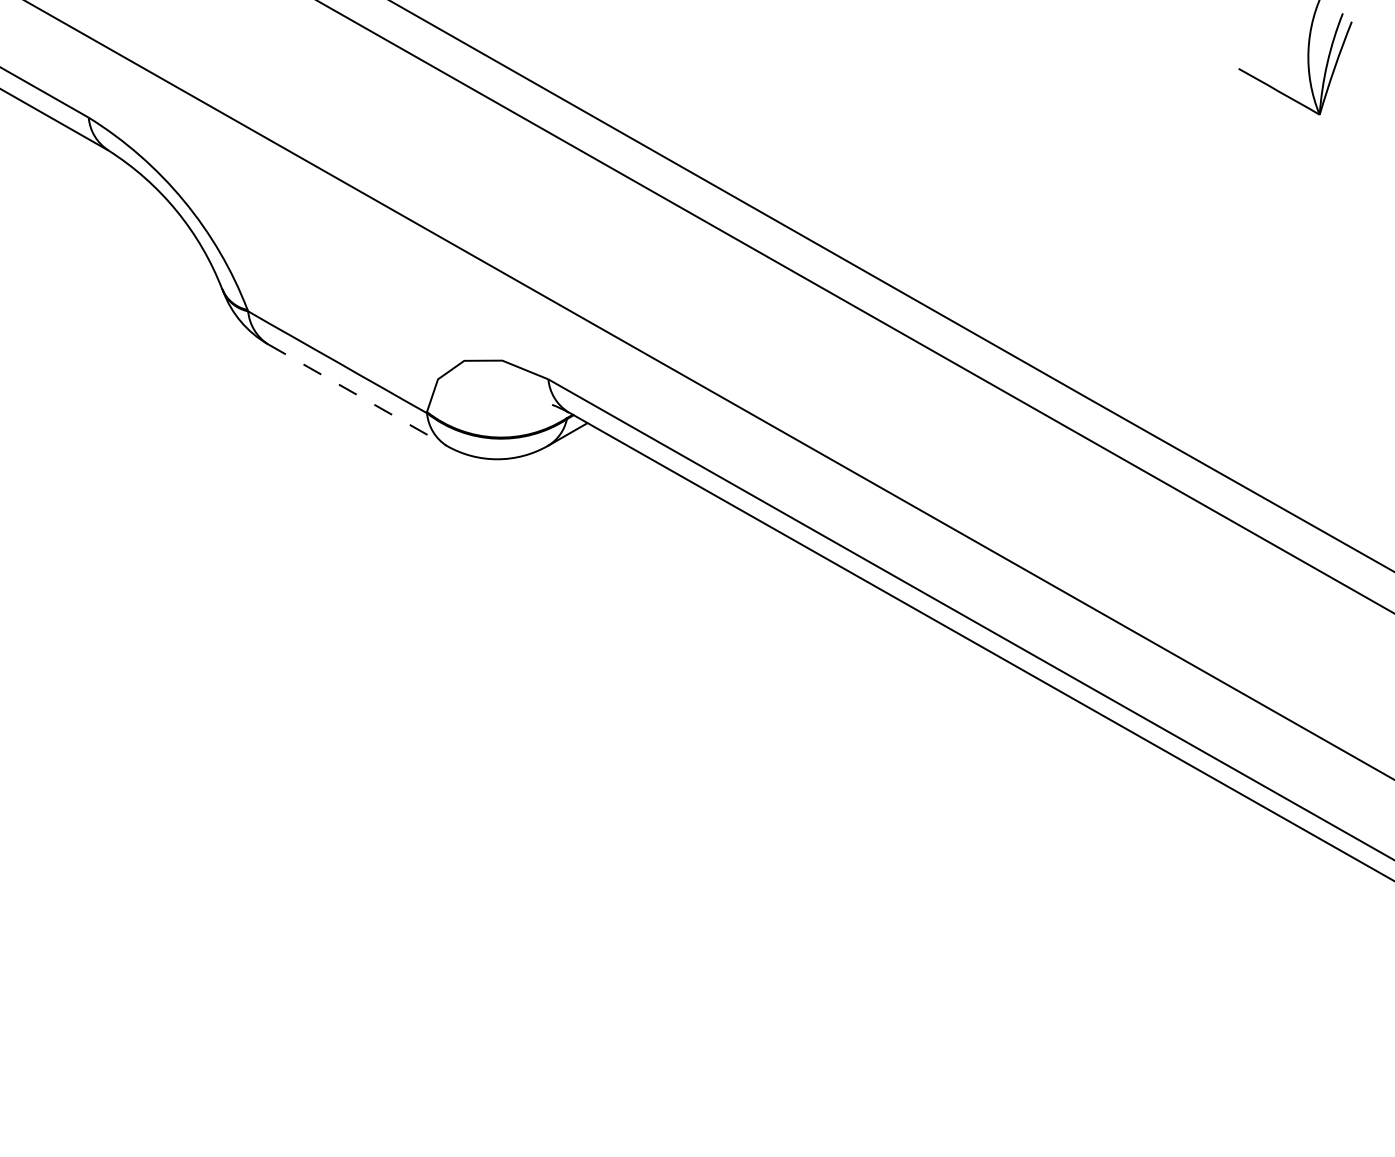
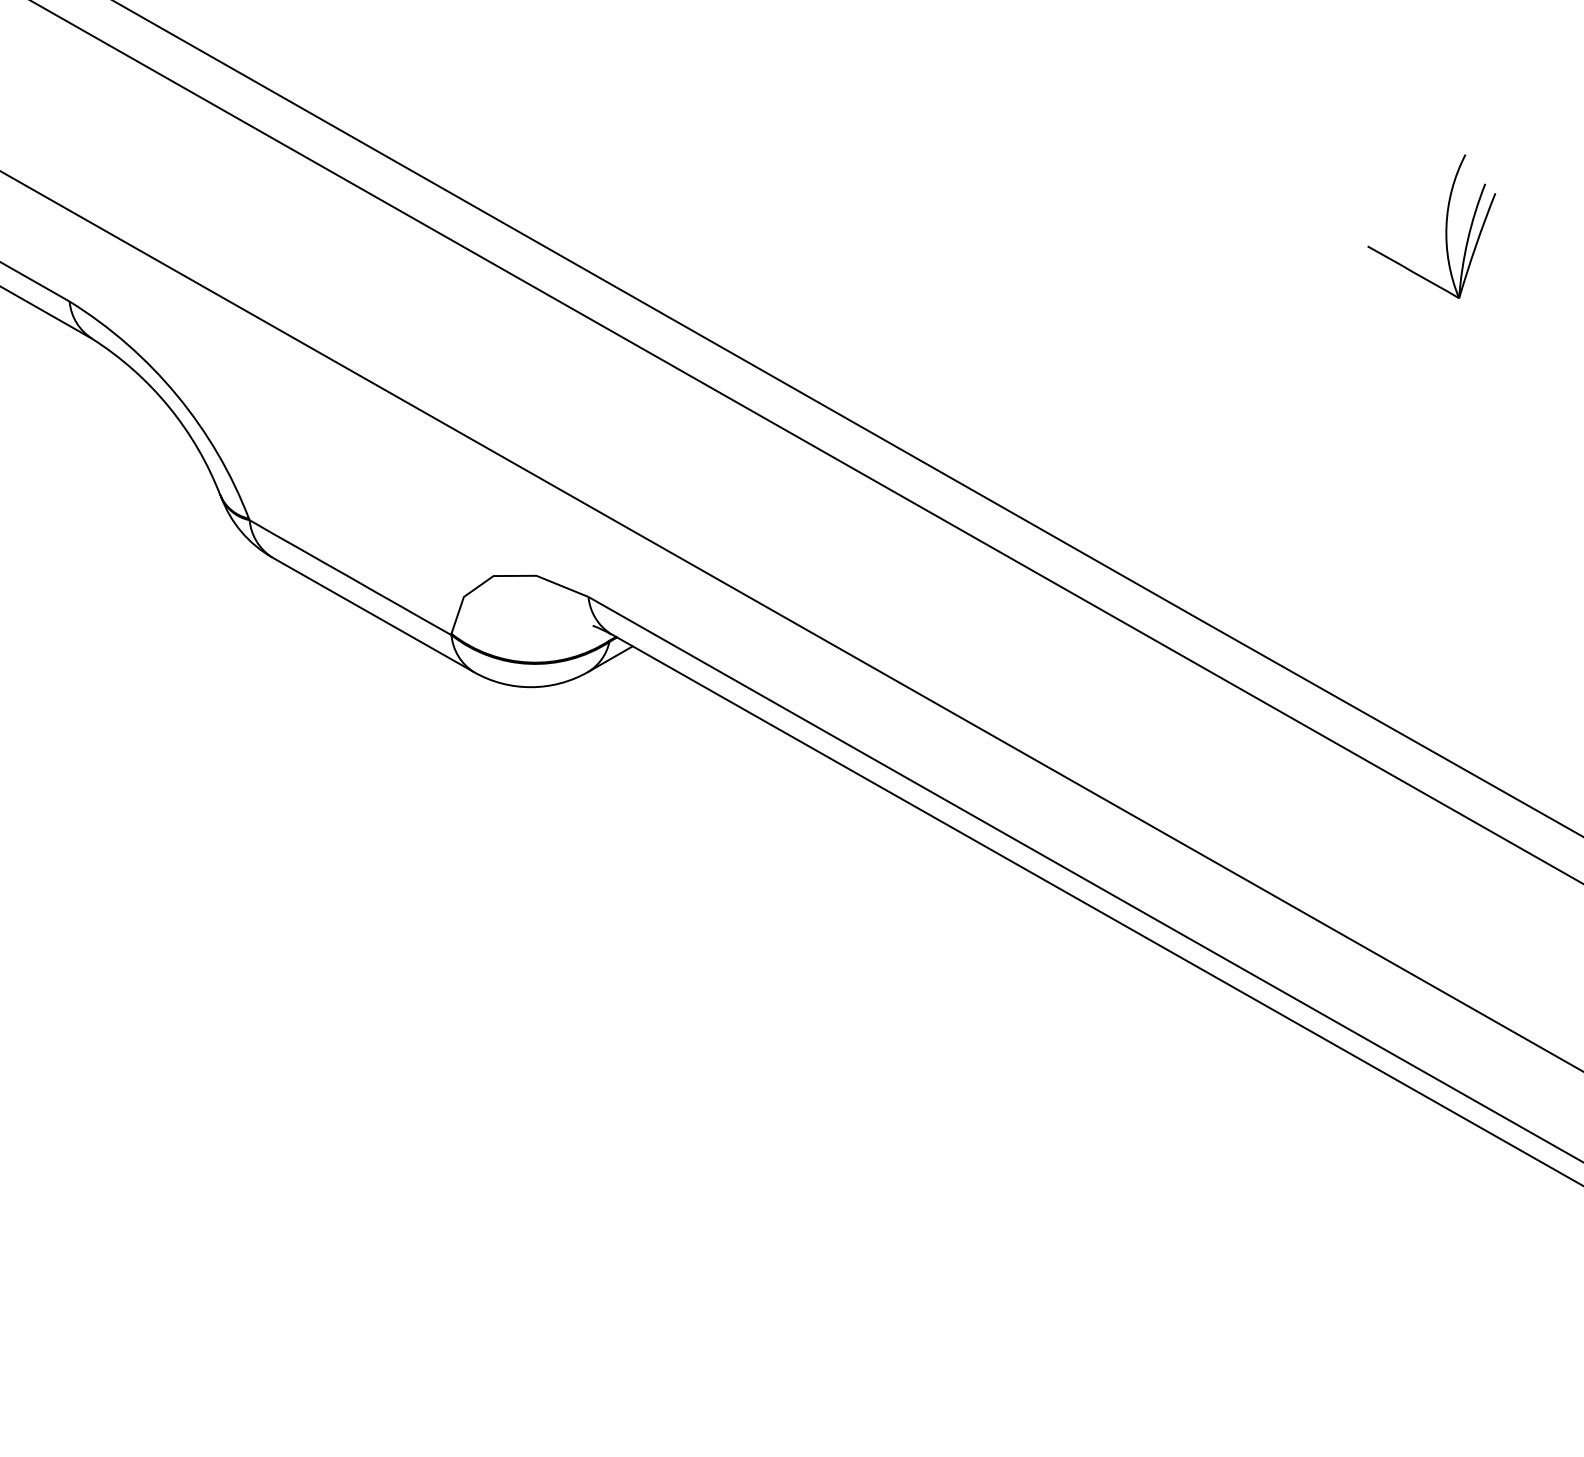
line: (357, 395) -> (373, 615), dashed -> solid

